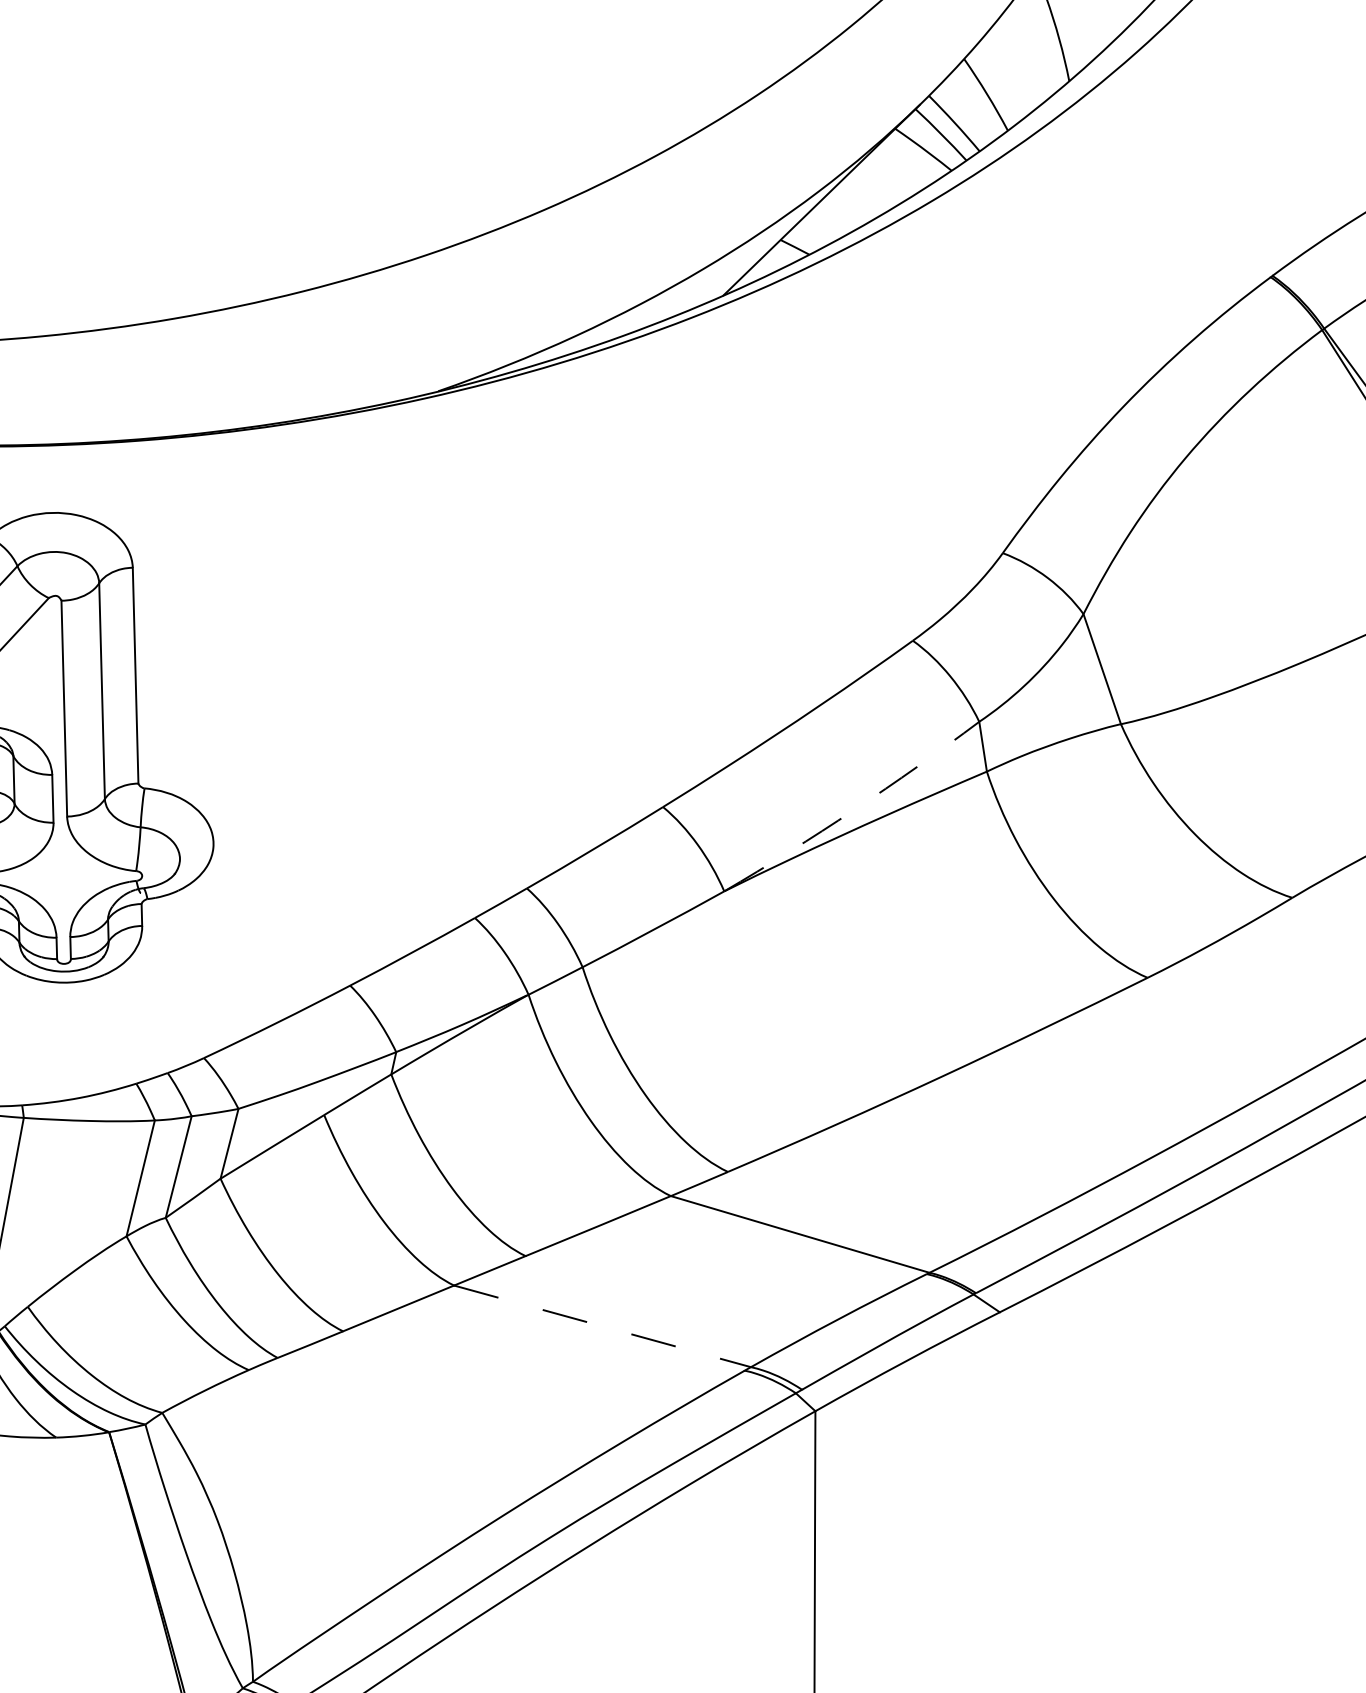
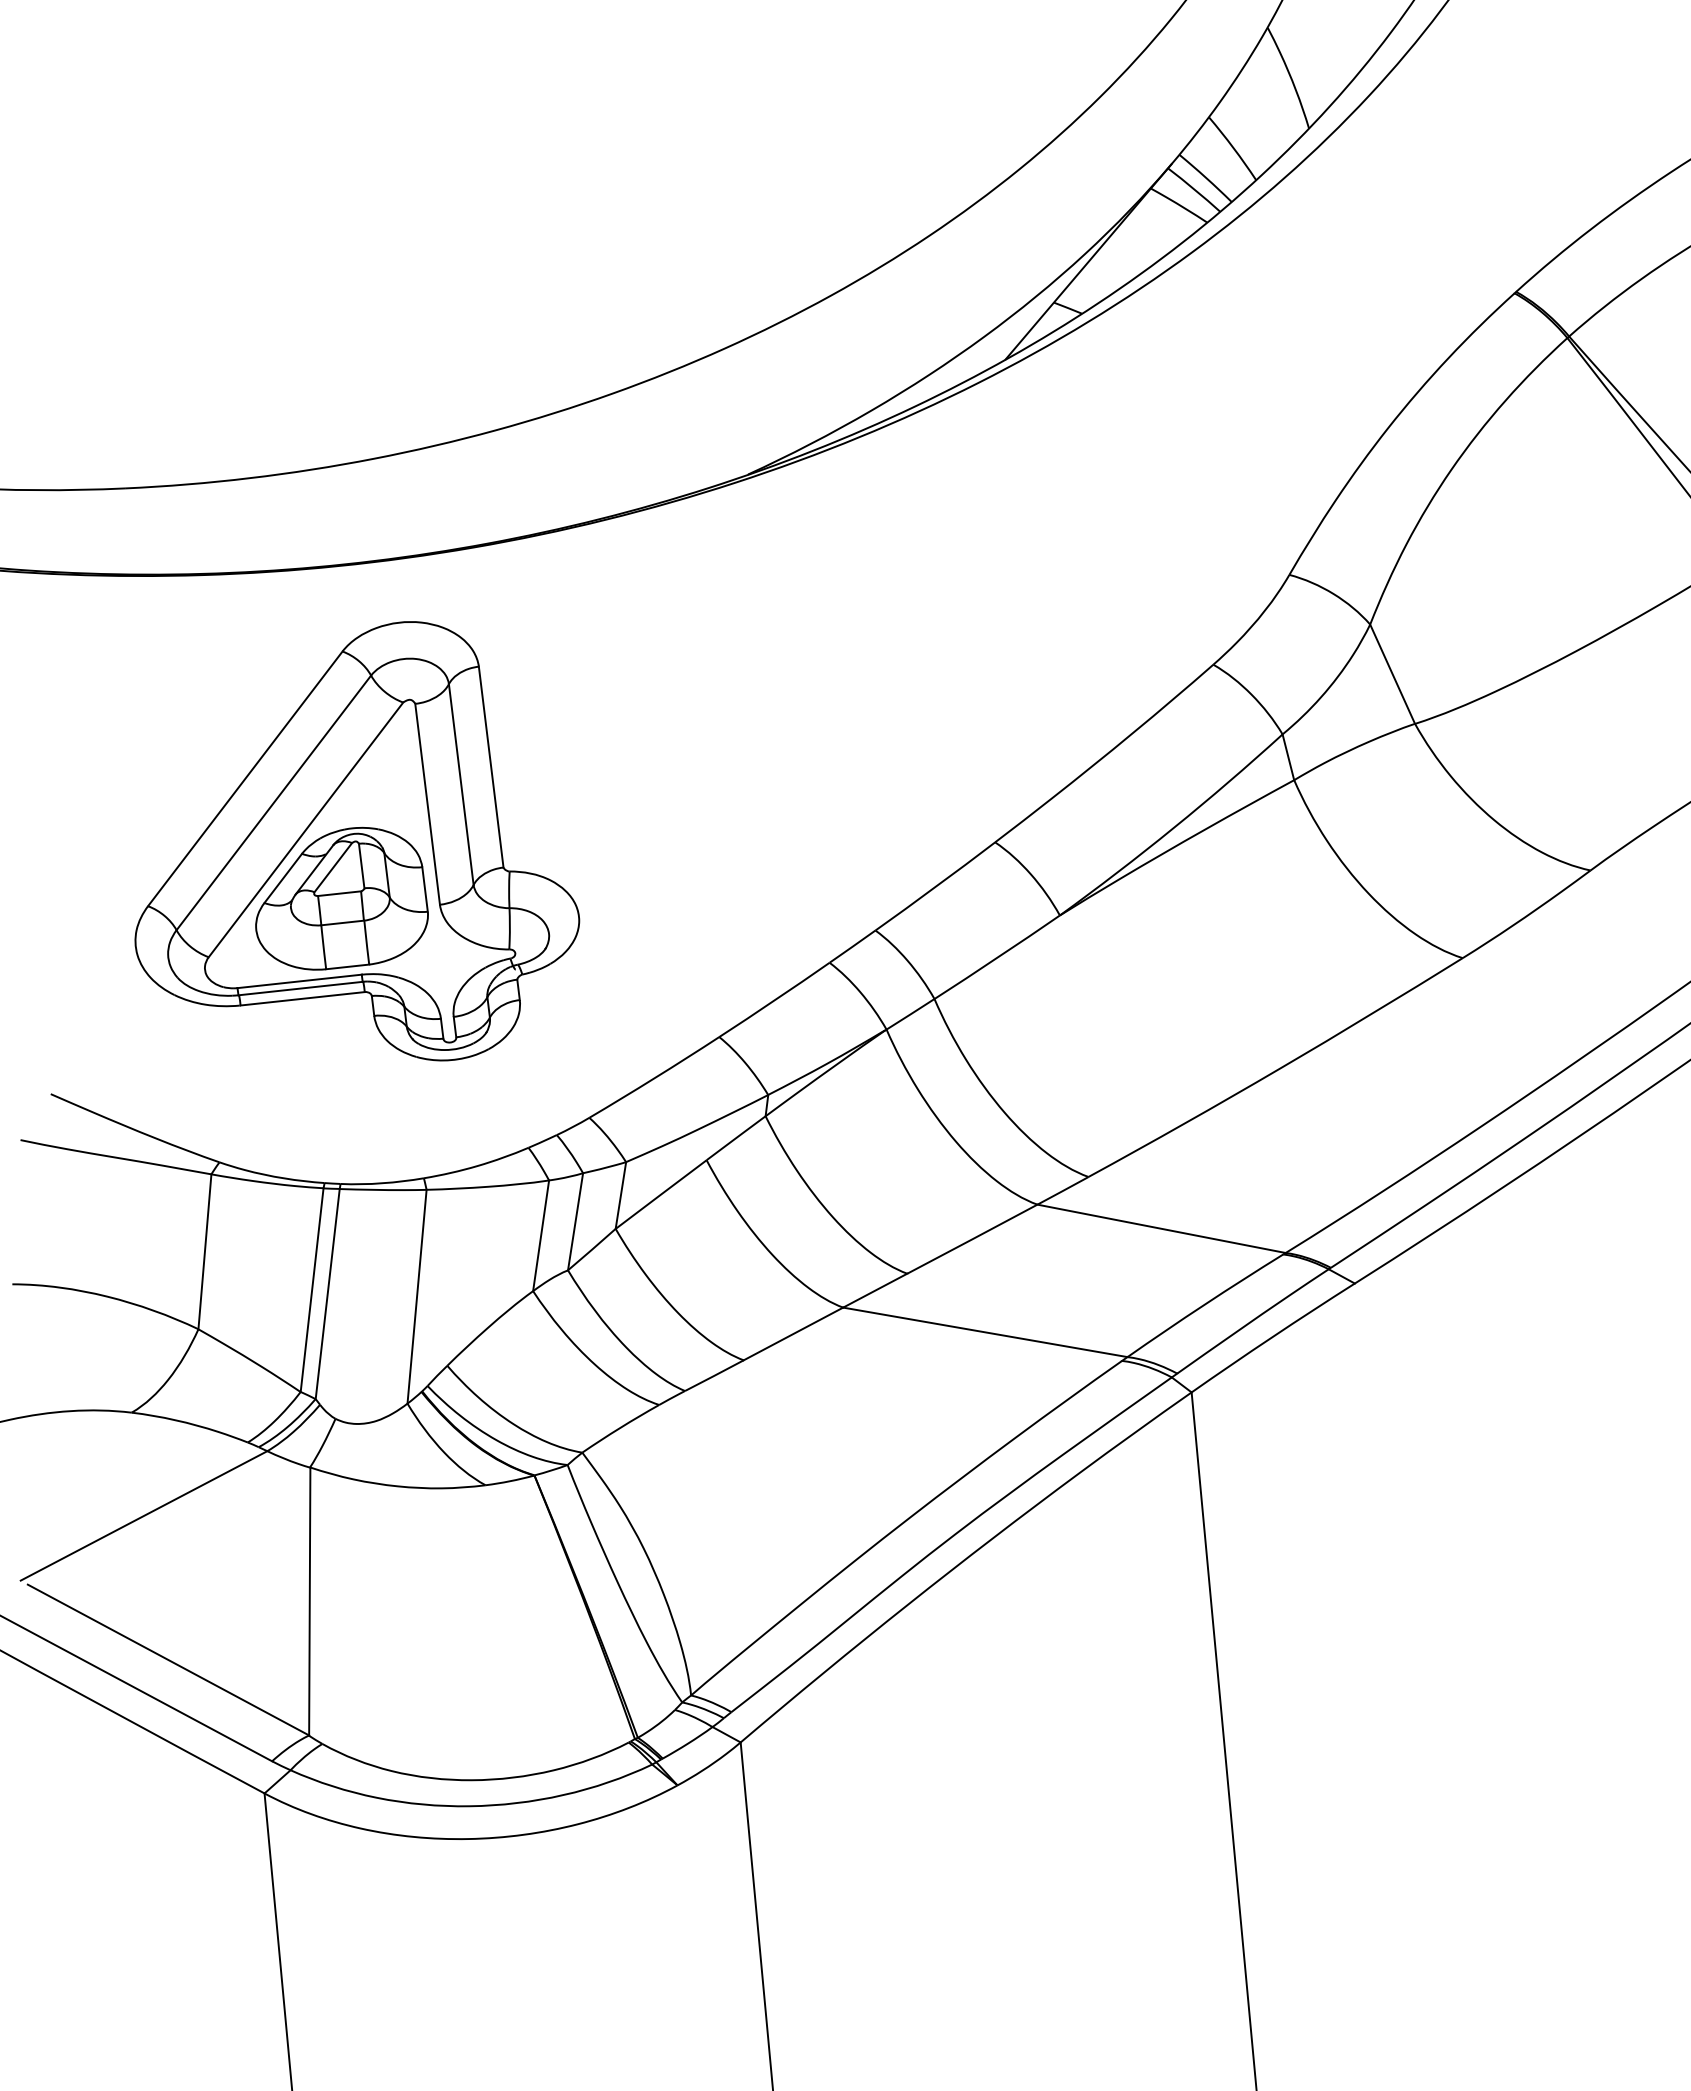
arc: (853, 810) -> (1173, 828), dashed -> solid
line: (602, 1326) -> (985, 1332), dashed -> solid

